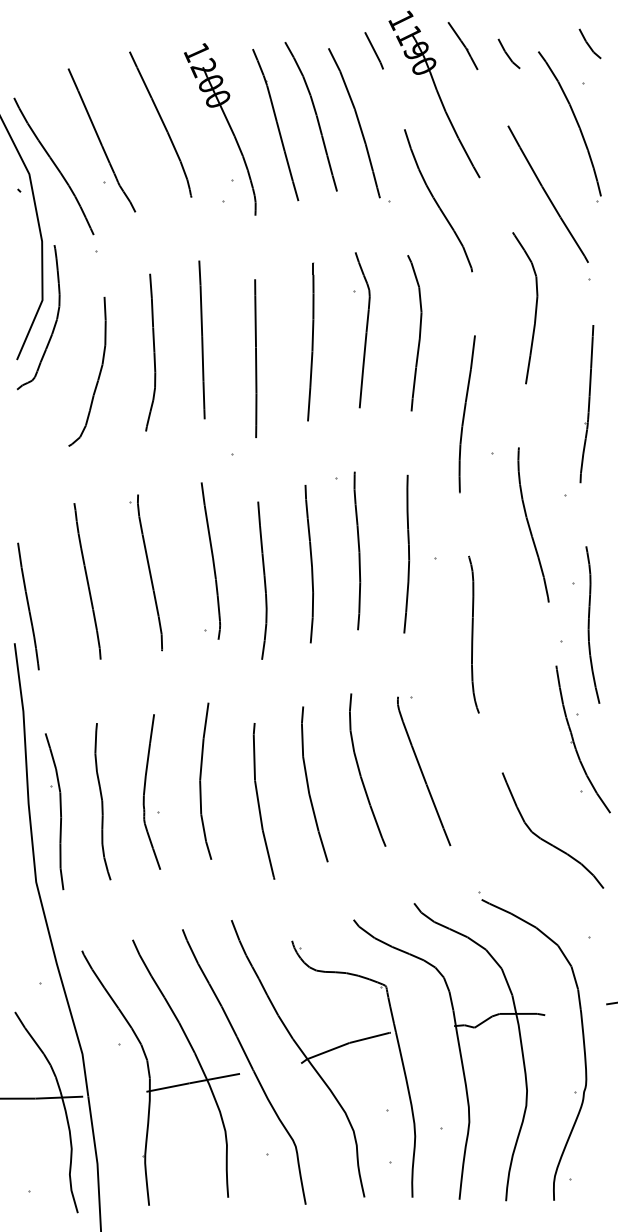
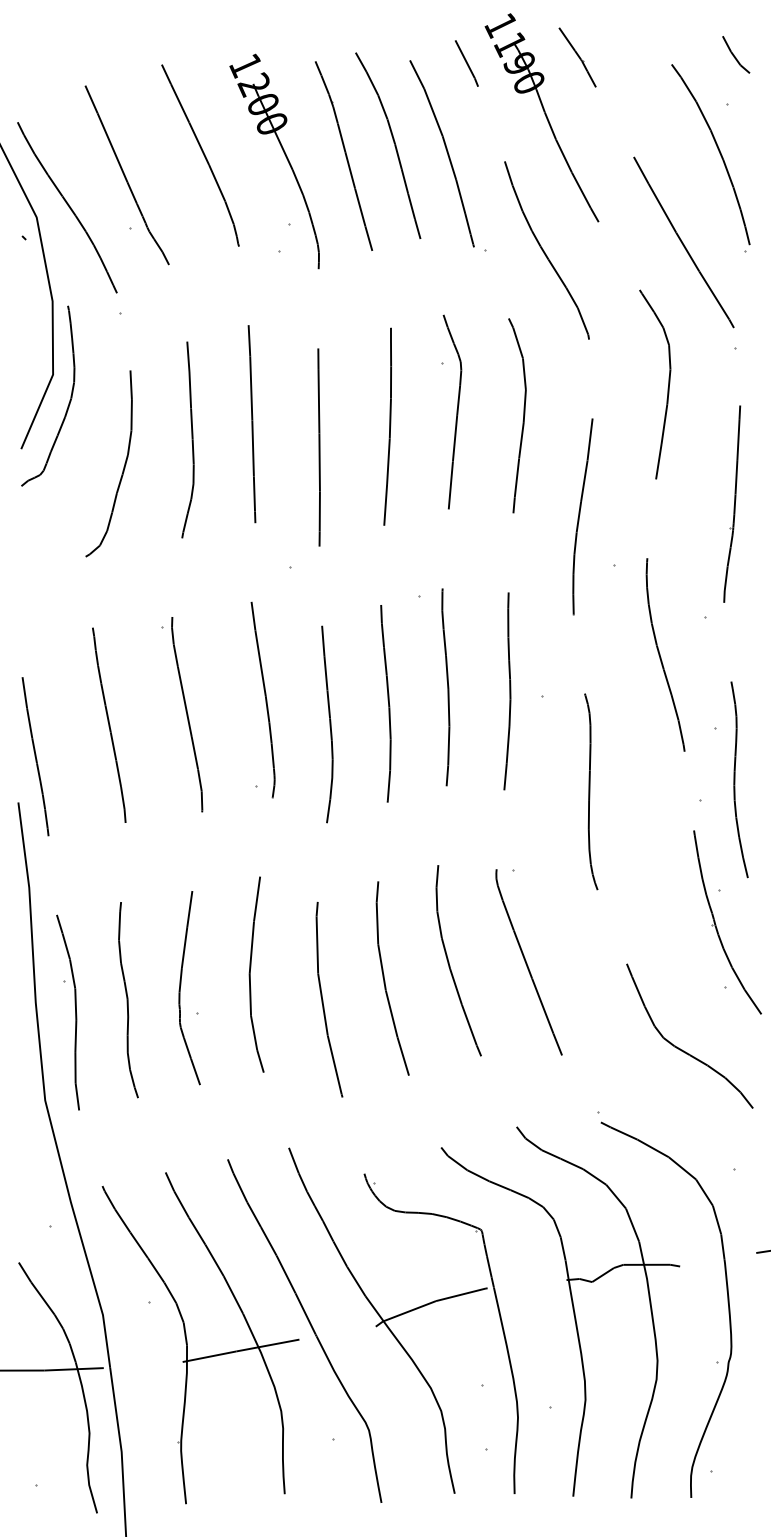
line: (507, 53) -> (633, 66), removed

